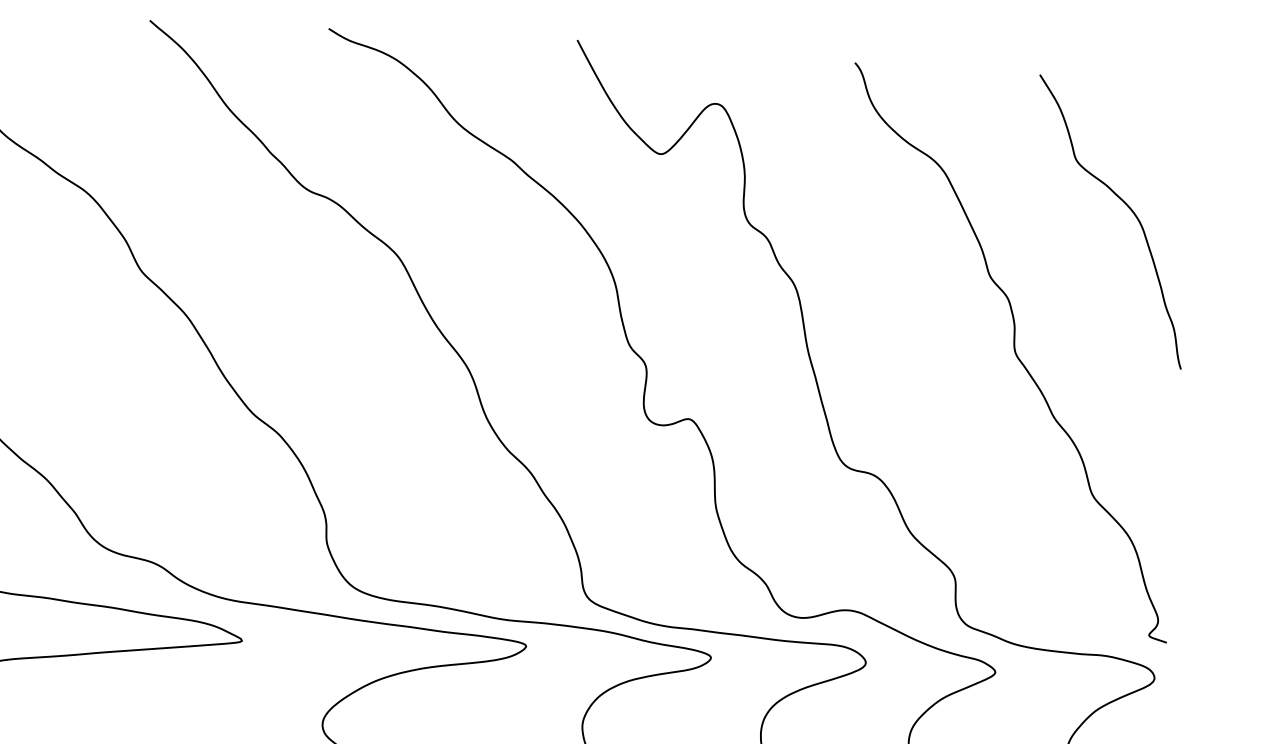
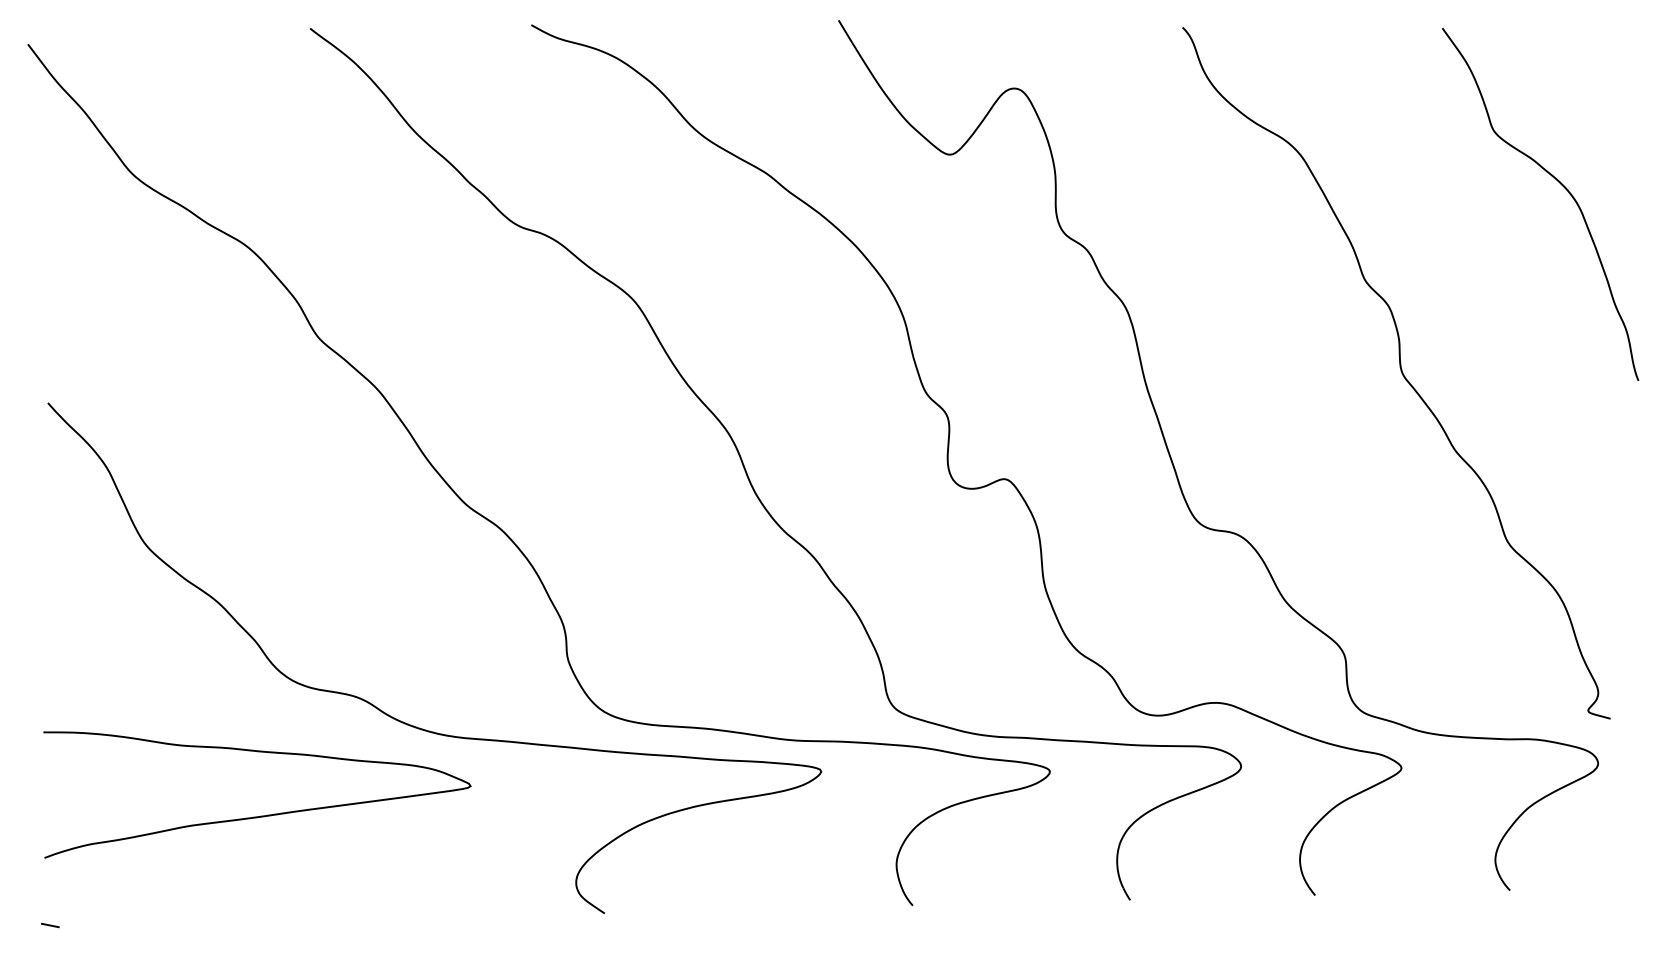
curve: (1127, 206) -> (1560, 184), moved

